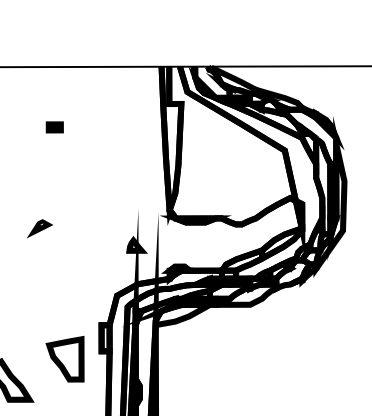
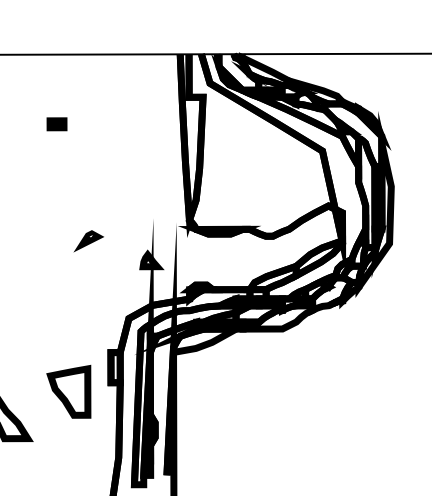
part: (39, 228) -> (88, 241), moved

